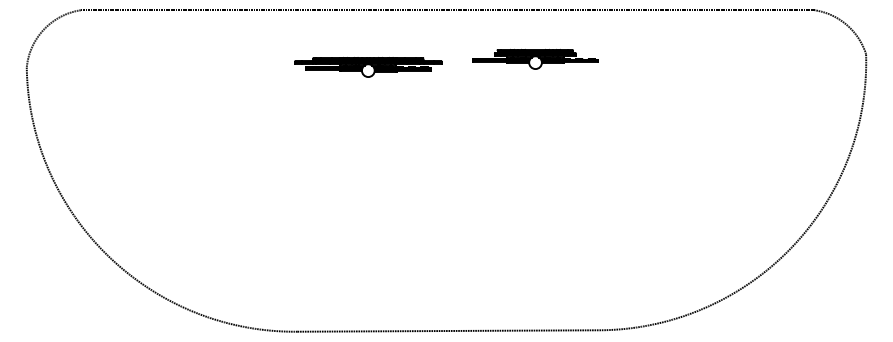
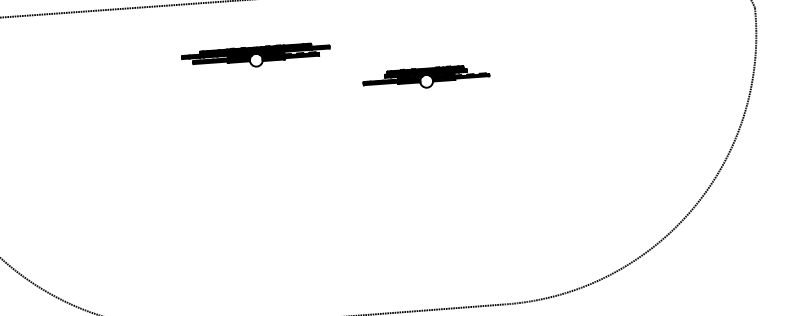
part: (535, 59) -> (426, 78), moved

